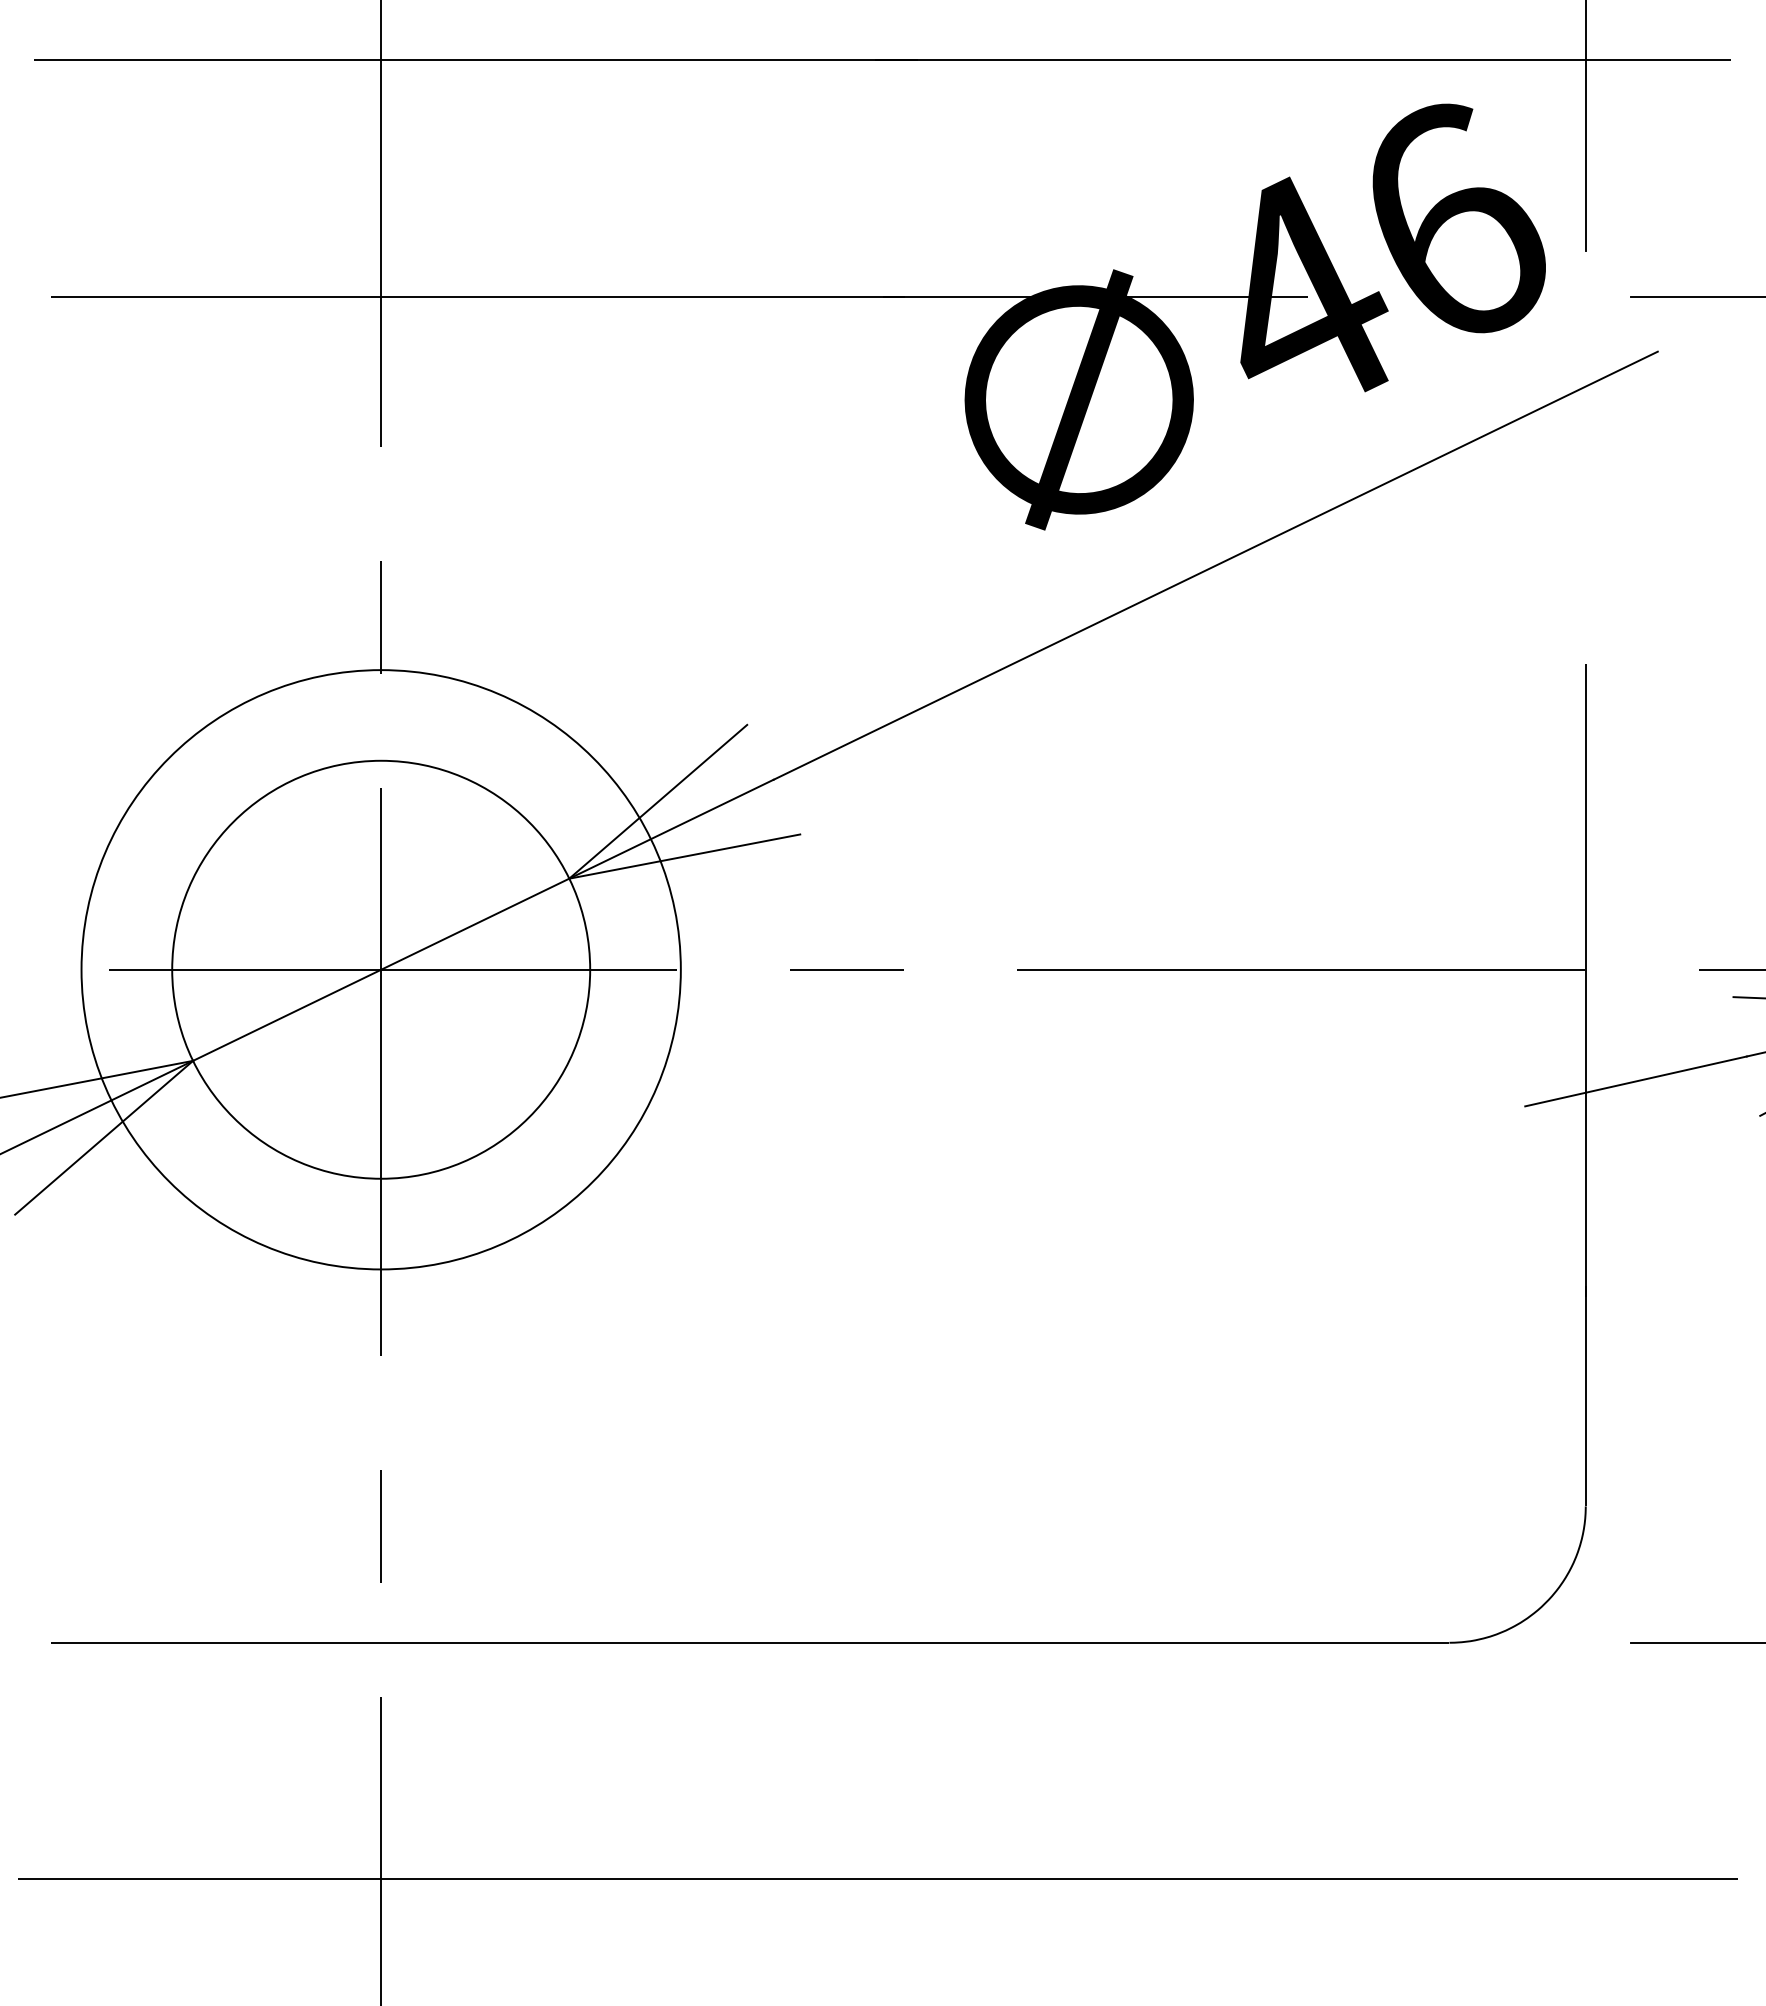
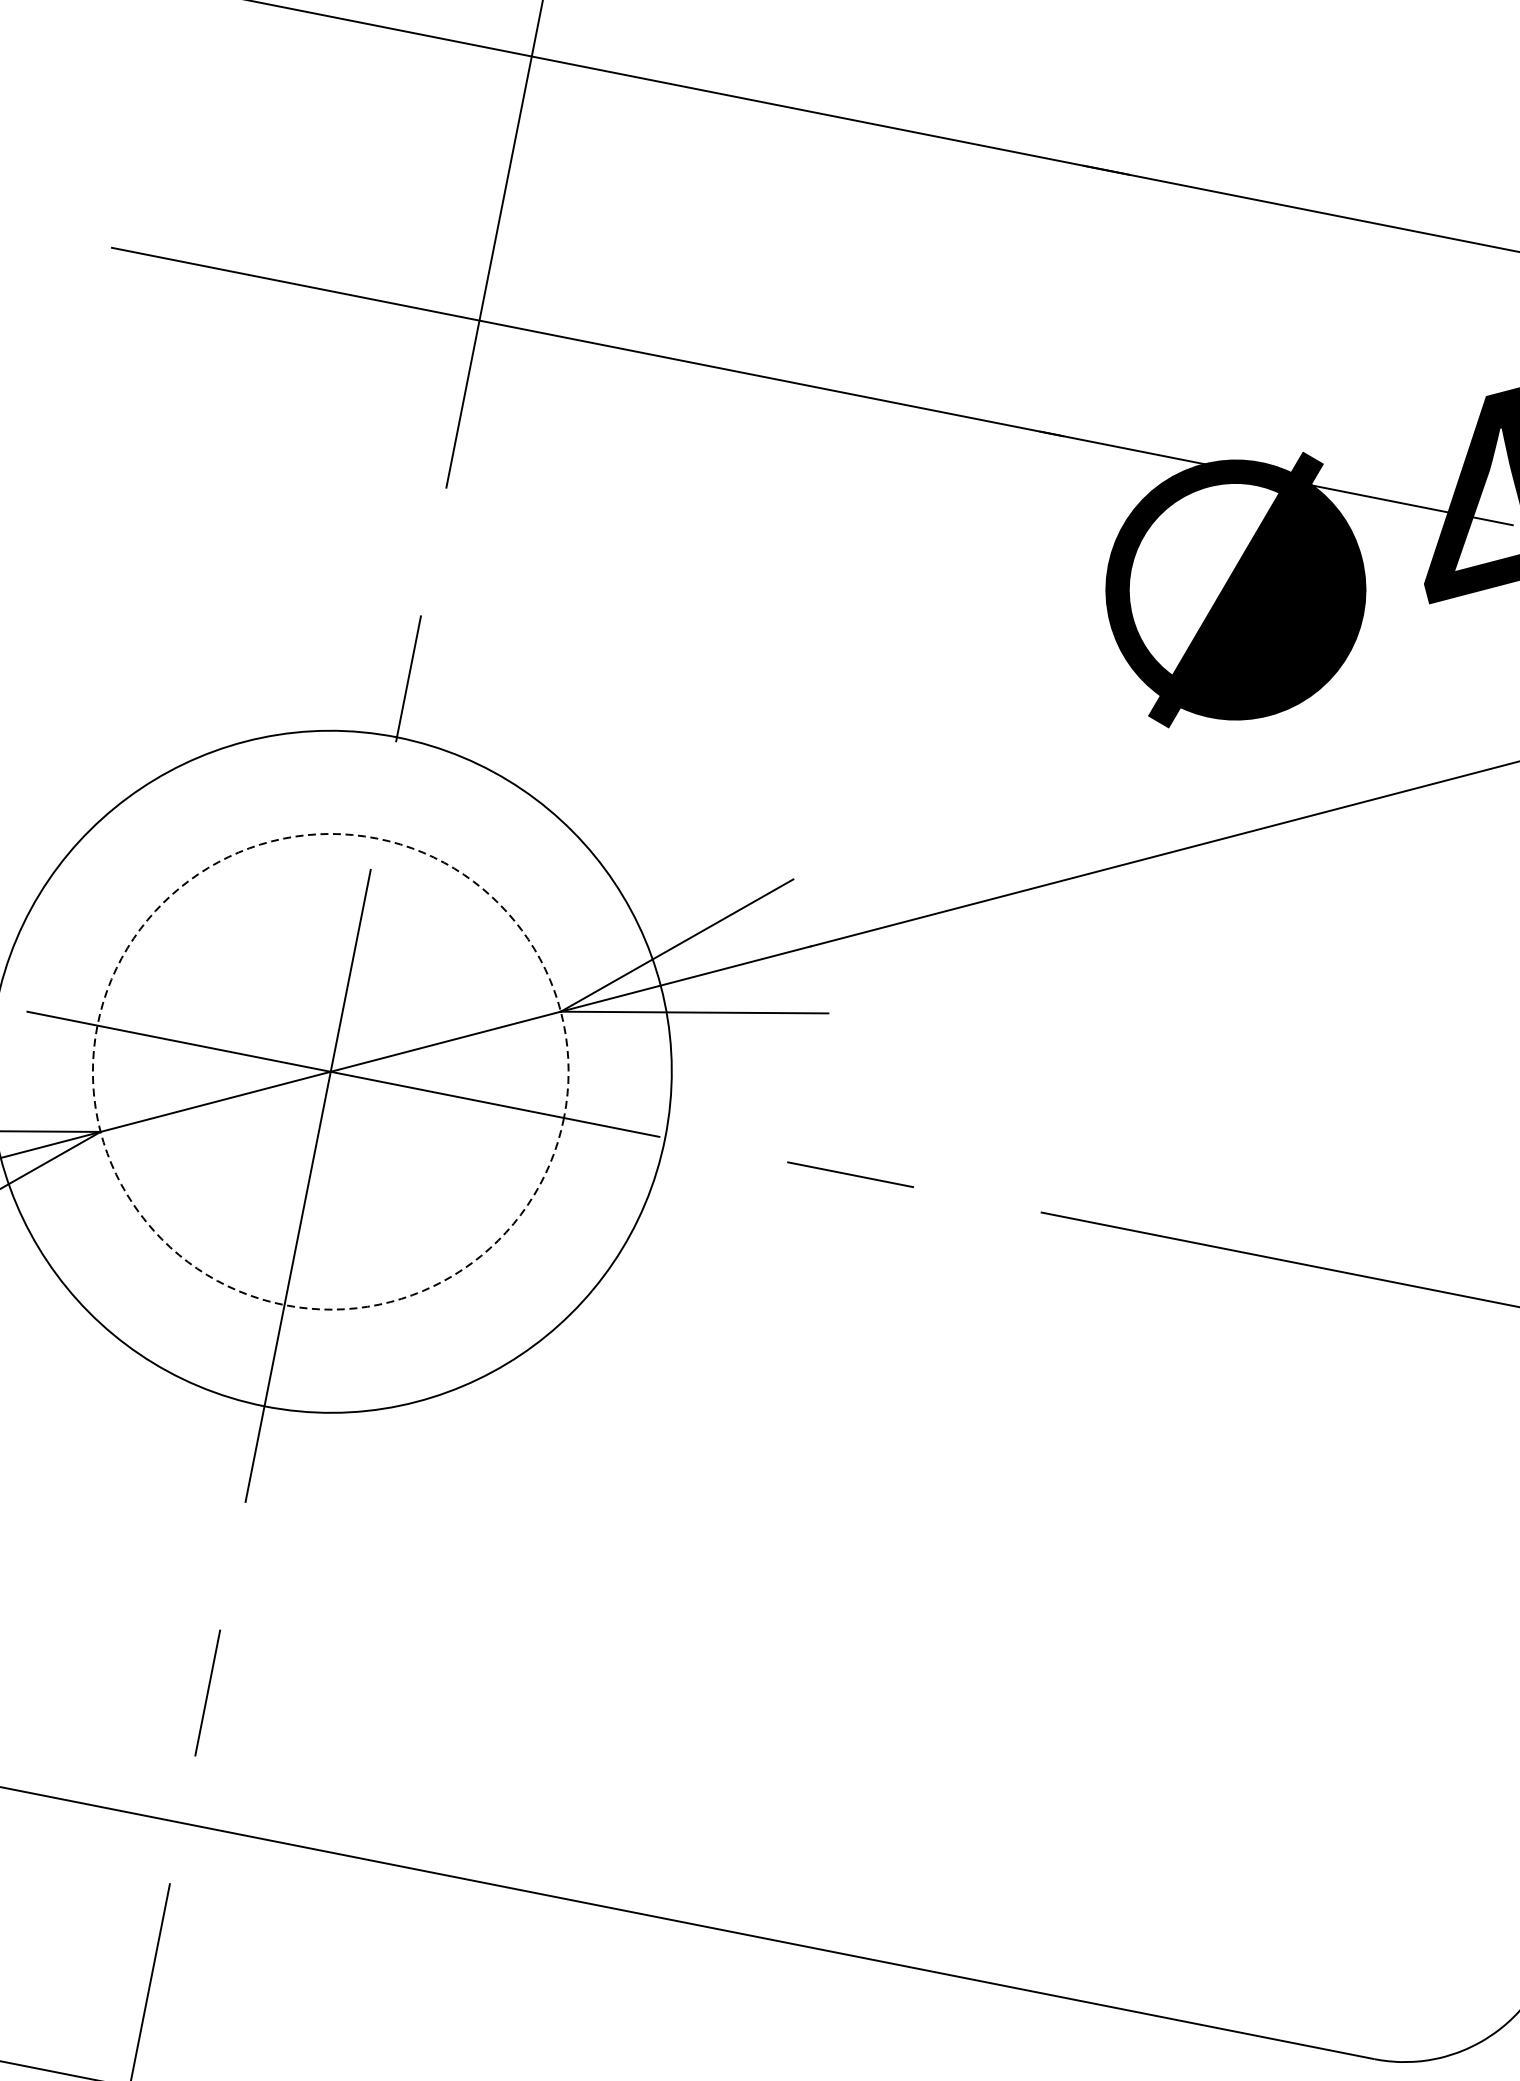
circle: (381, 969) -> (331, 1071), solid -> dashed

